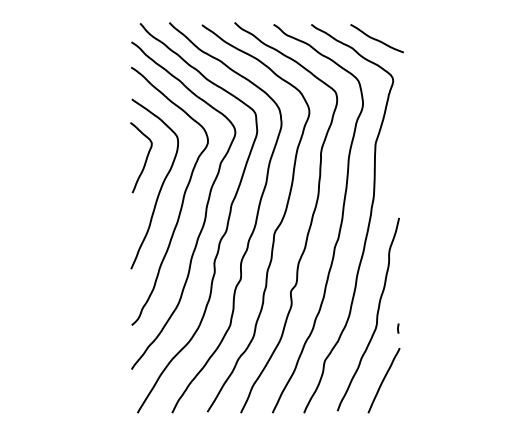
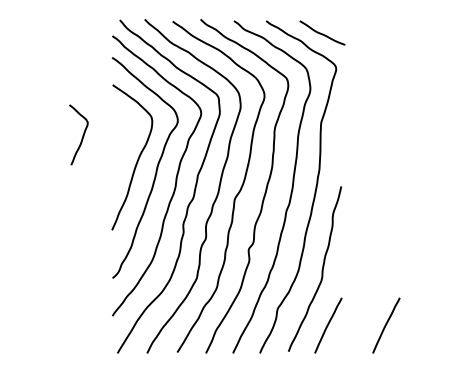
curve: (145, 158) -> (82, 135), moved
curve: (398, 327) -> (340, 280), removed
line: (451, 380) -> (386, 325), added

